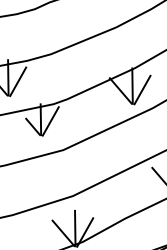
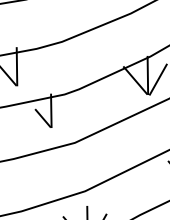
line: (18, 81) -> (27, 70), removed
line: (50, 121) -> (61, 112), removed

